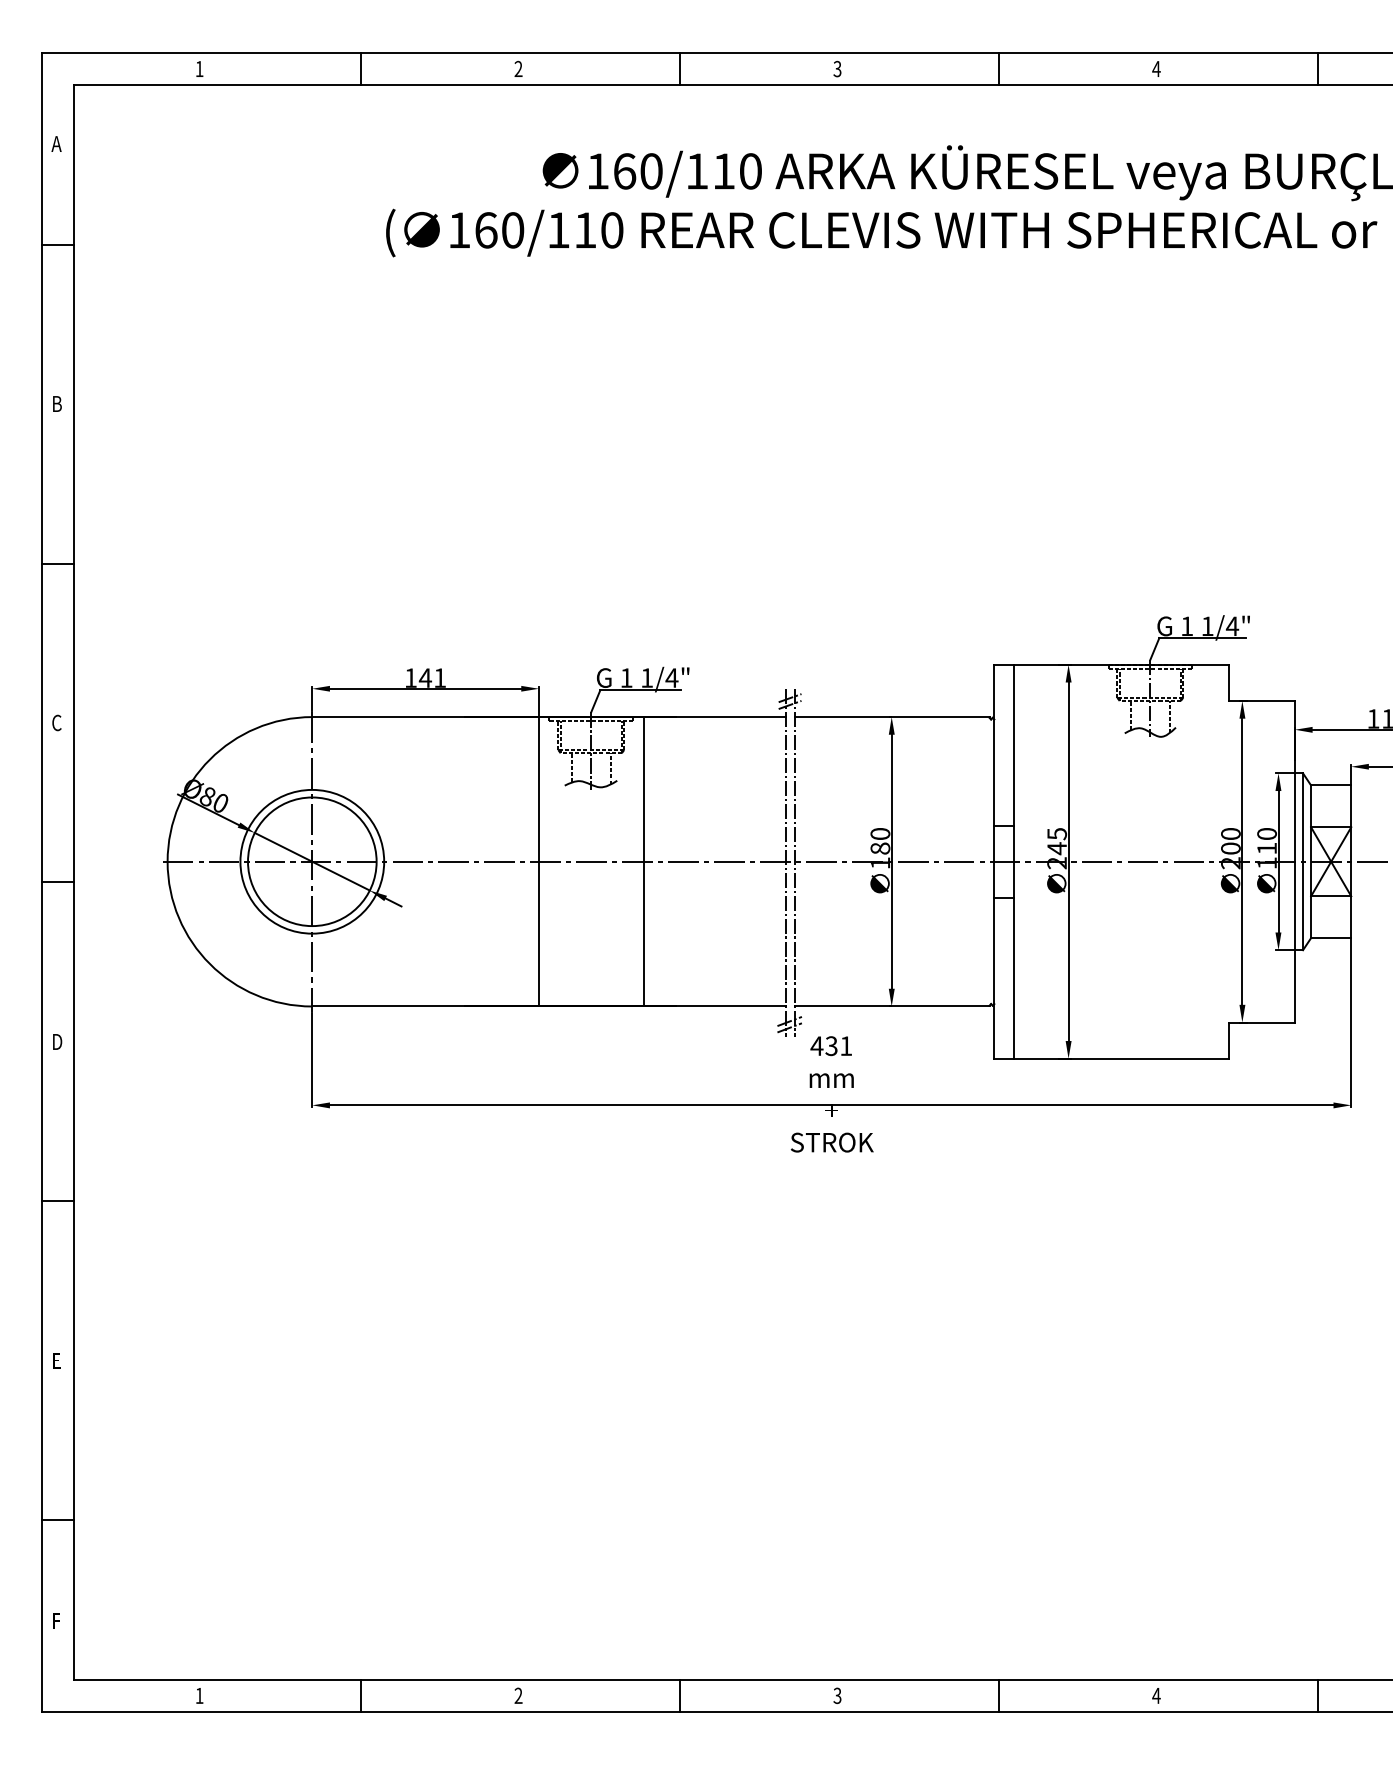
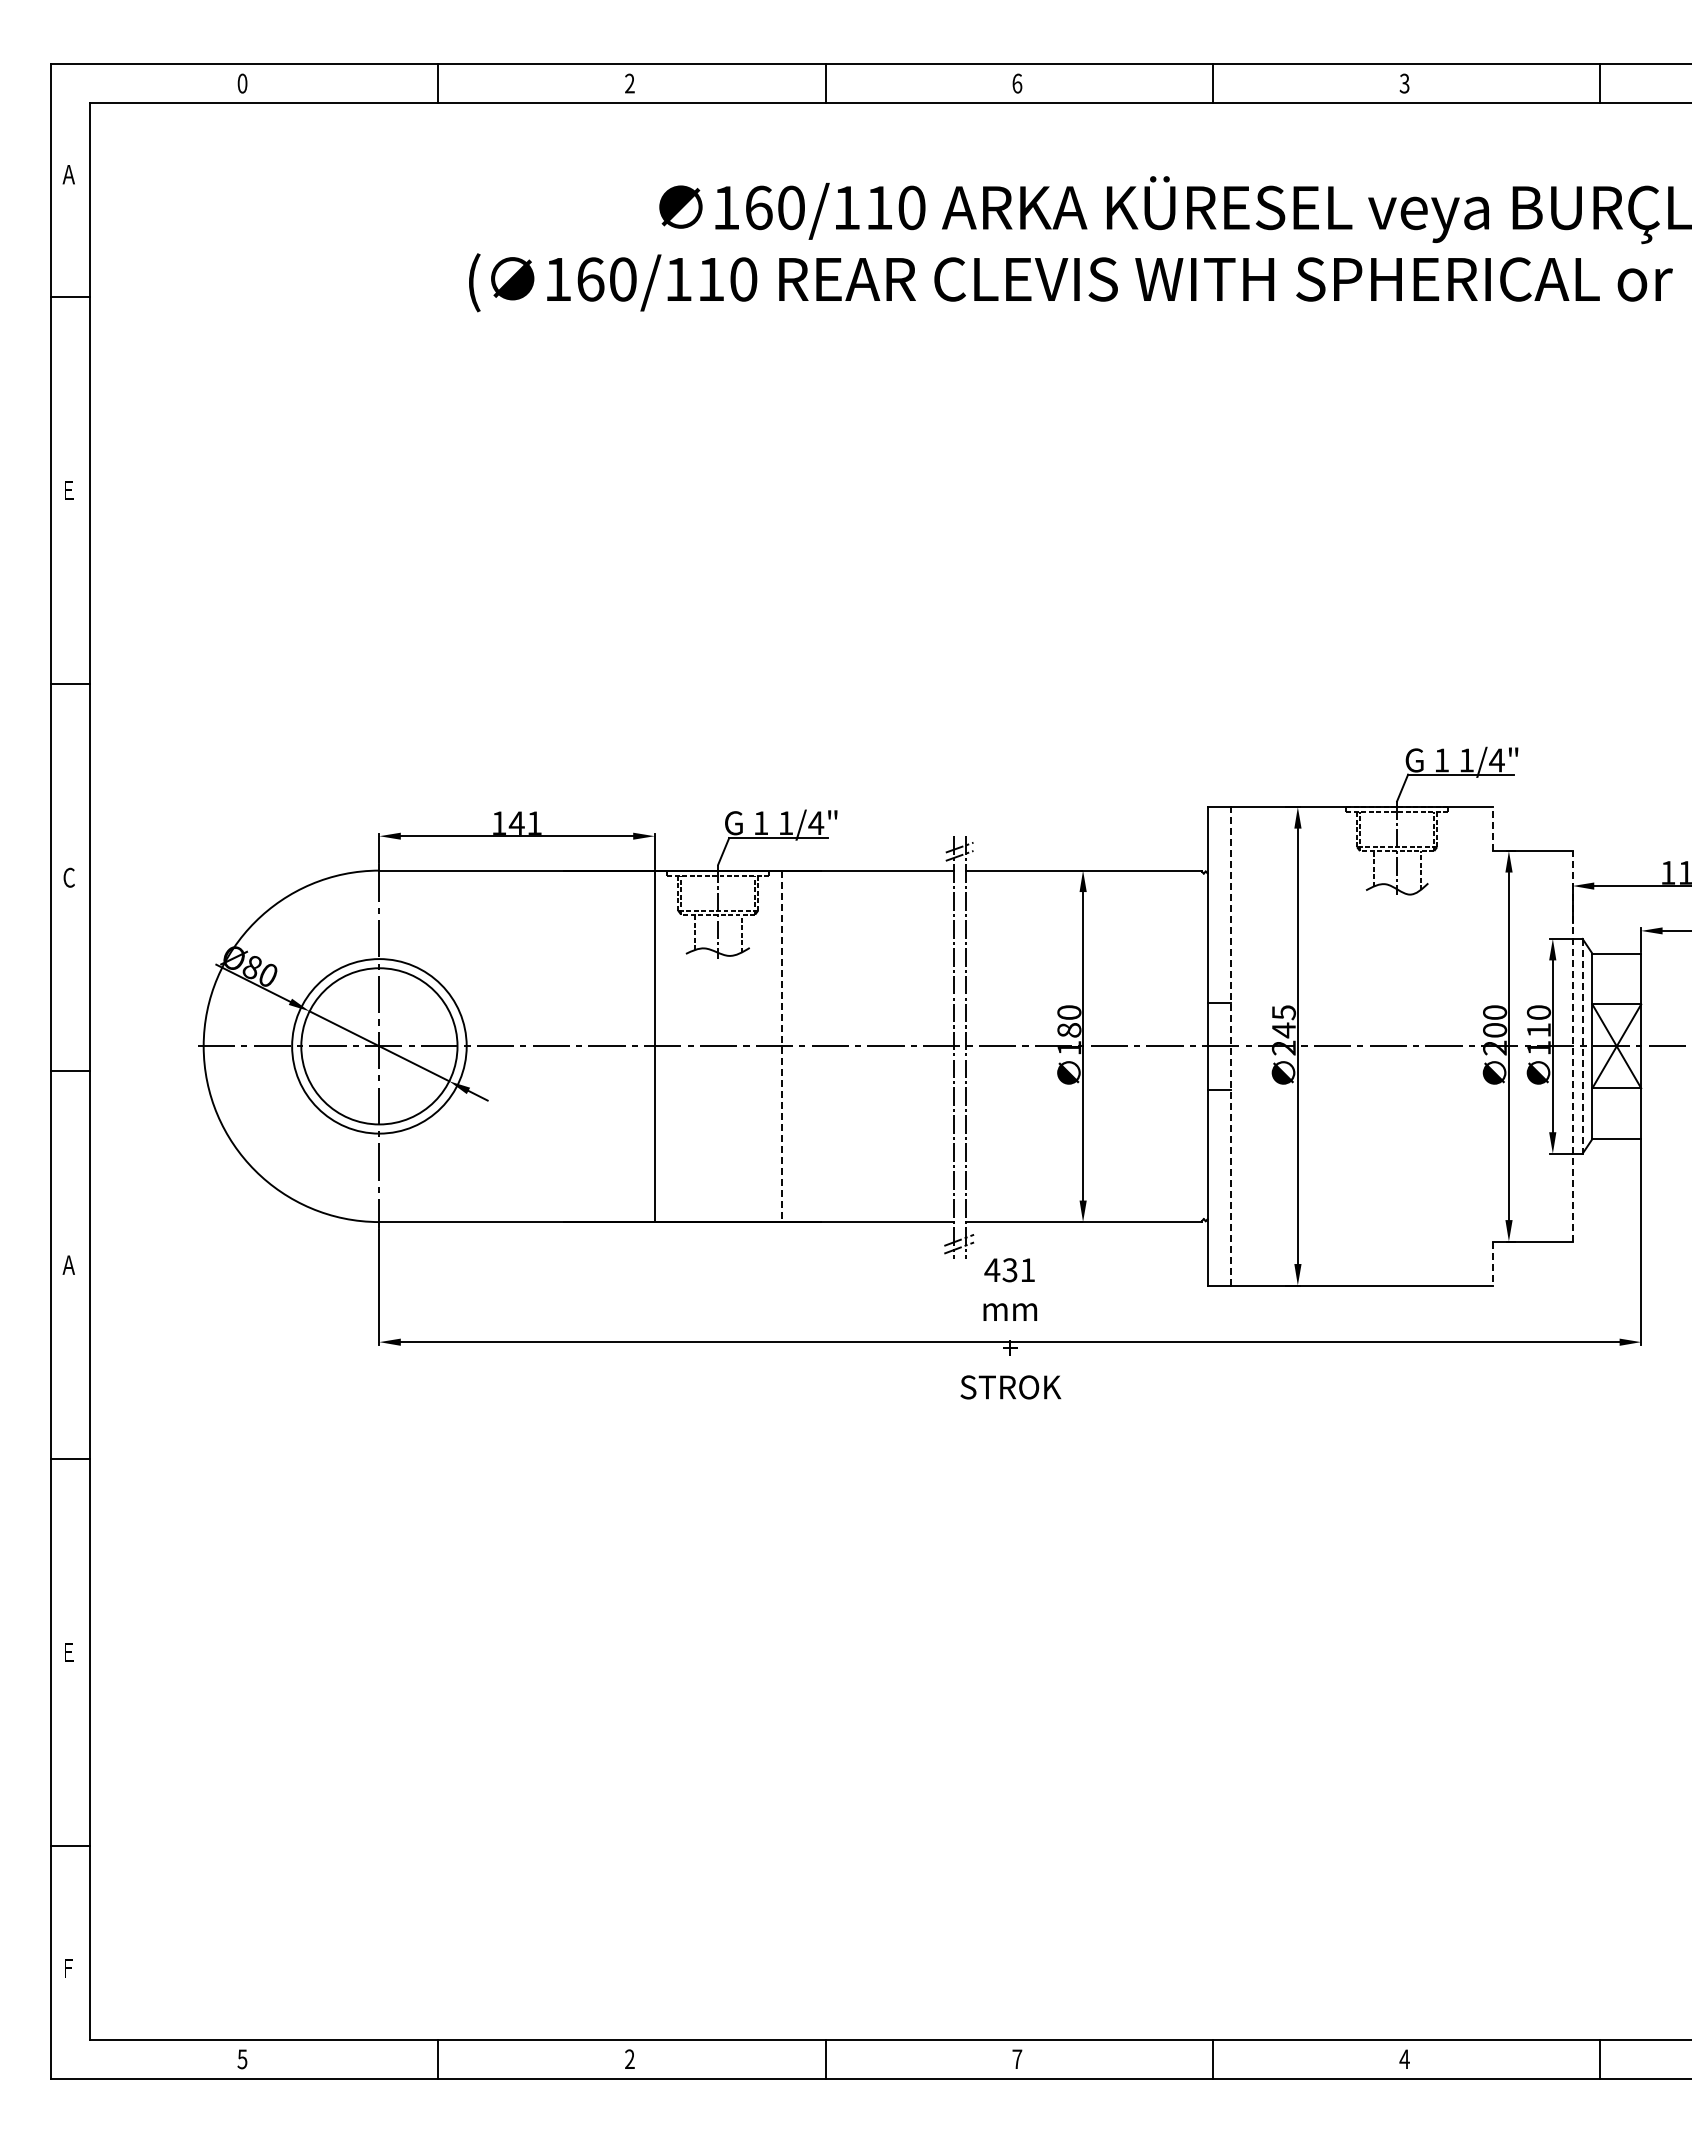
text: (199, 68) -> (242, 83), 1 -> 0
text: (837, 68) -> (1017, 83), 3 -> 6
text: (1156, 68) -> (1404, 83), 4 -> 3
text: (57, 403) -> (69, 489), B -> E
line: (1228, 683) -> (1492, 829), solid -> dashed
line: (643, 861) -> (781, 1046), solid -> dashed
line: (1013, 861) -> (1231, 1045), solid -> dashed
line: (1294, 861) -> (1572, 1045), solid -> dashed
line: (1302, 861) -> (1582, 1046), solid -> dashed
line: (1228, 1040) -> (1492, 1263), solid -> dashed
text: (56, 1041) -> (68, 1264), D -> A
text: (199, 1696) -> (242, 2059), 1 -> 5
text: (837, 1696) -> (1017, 2059), 3 -> 7

